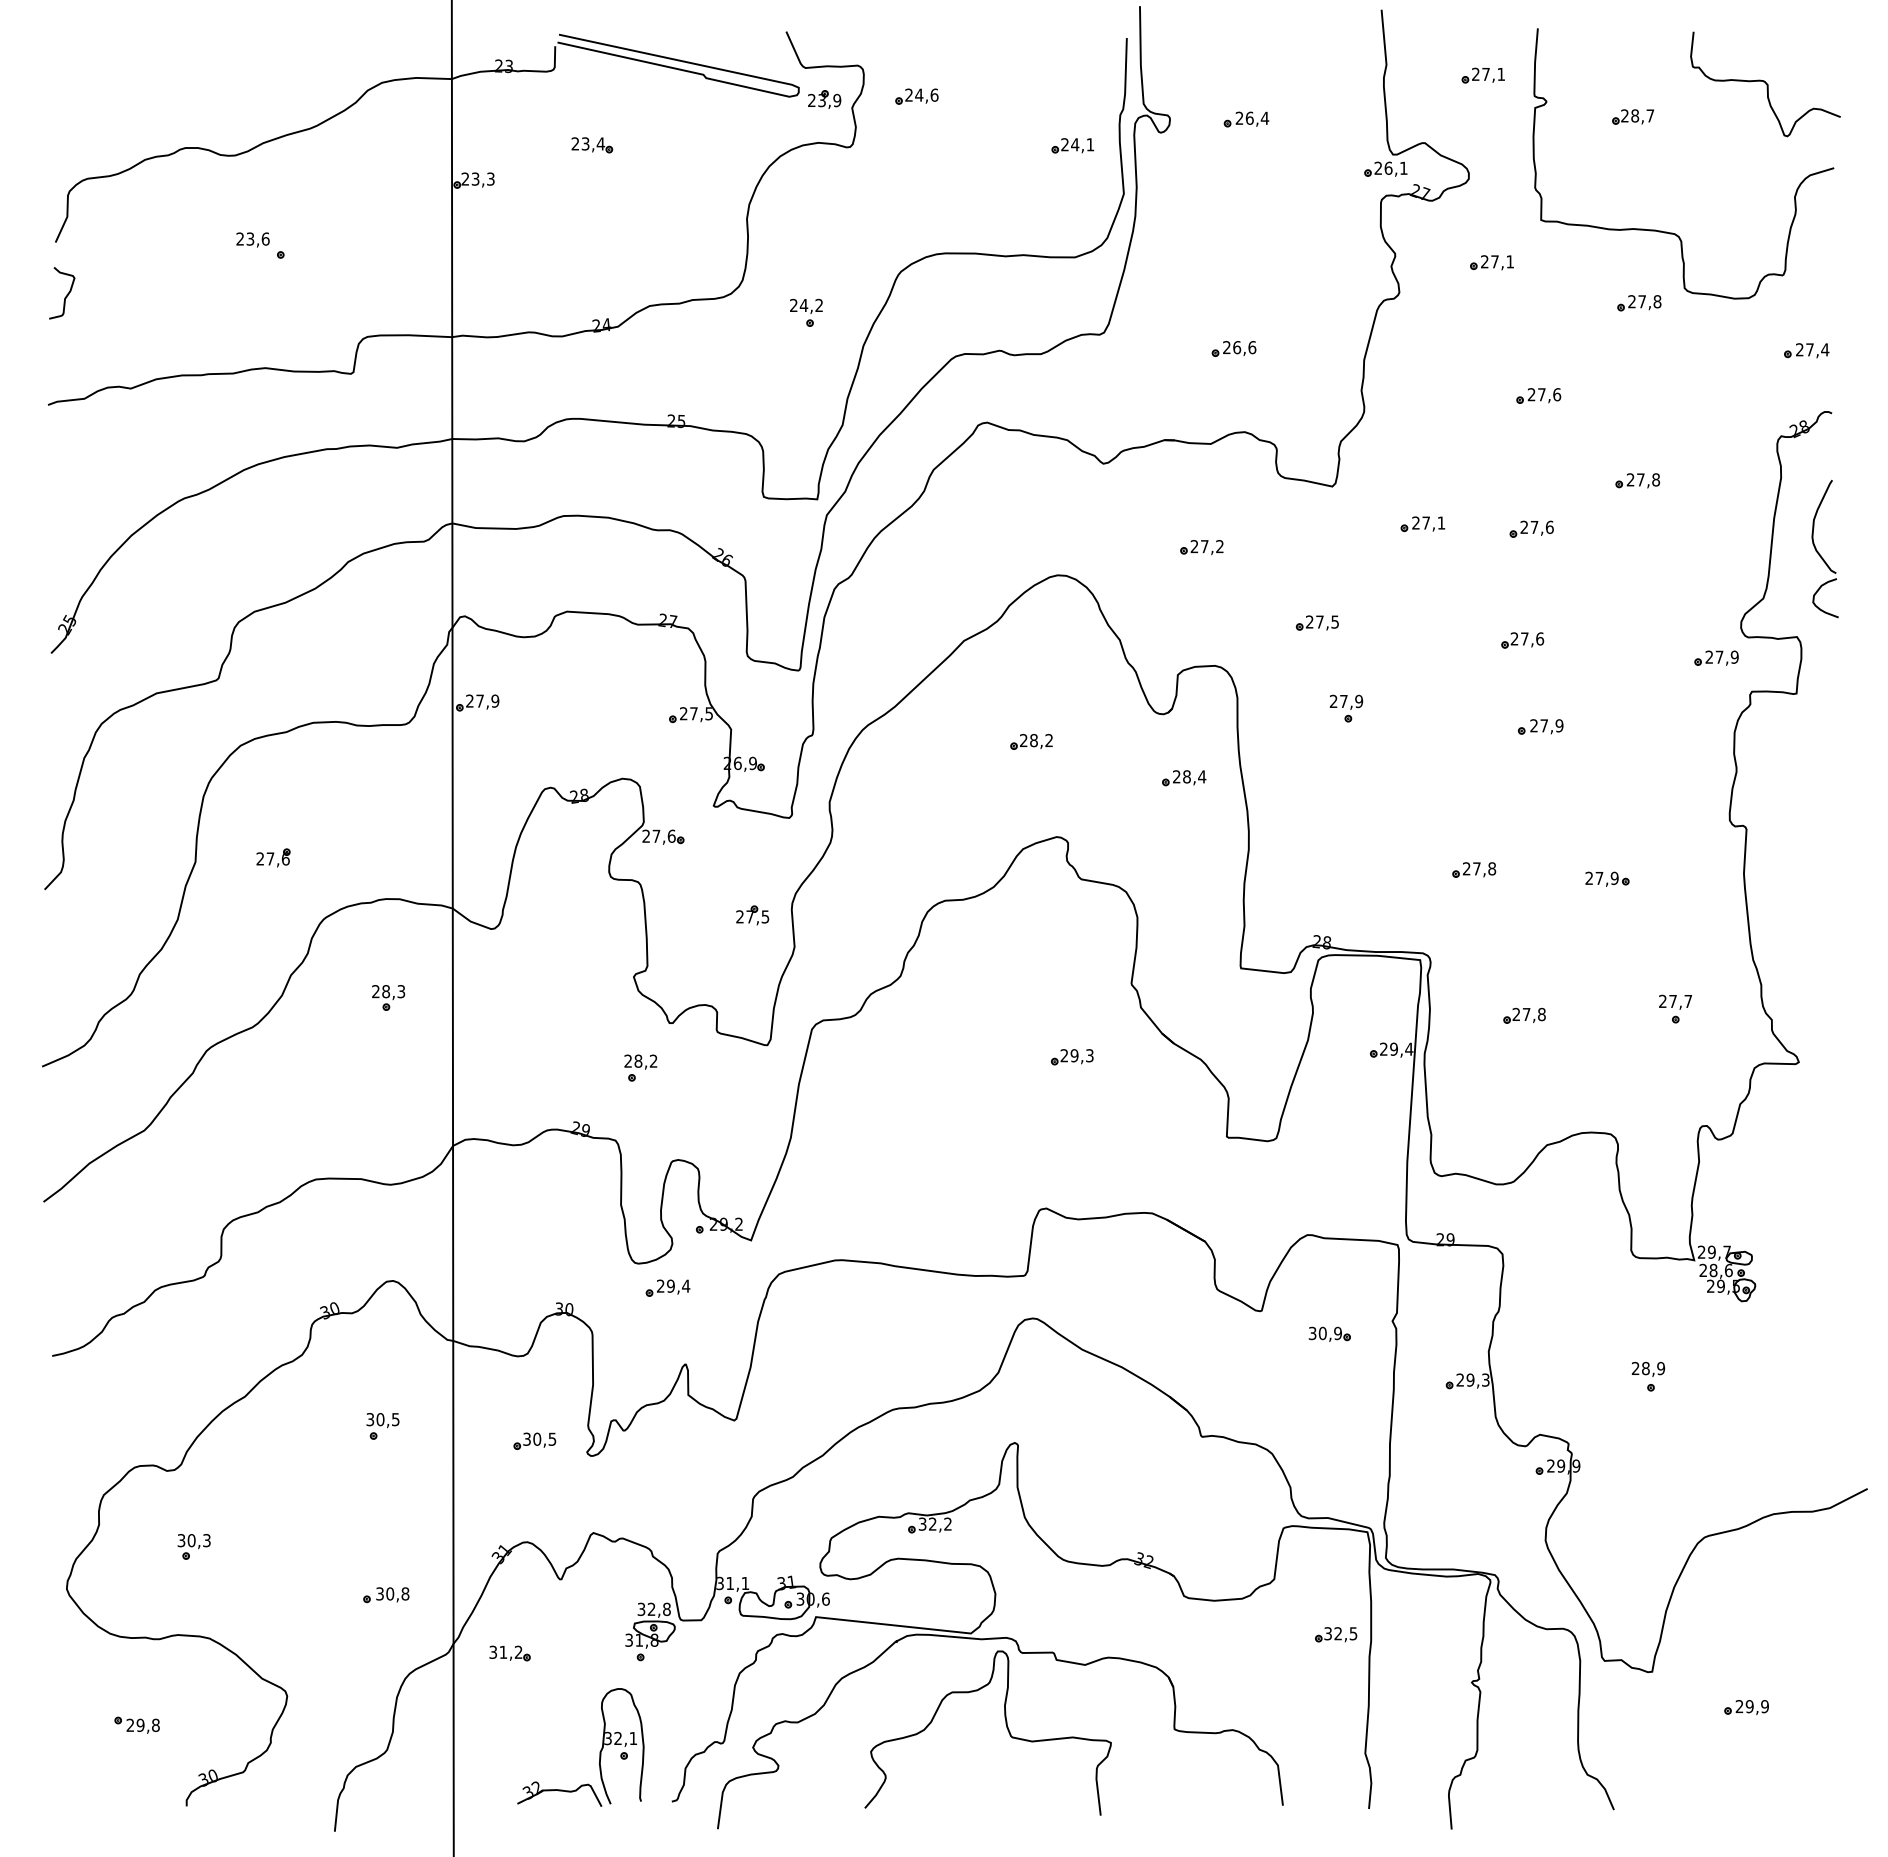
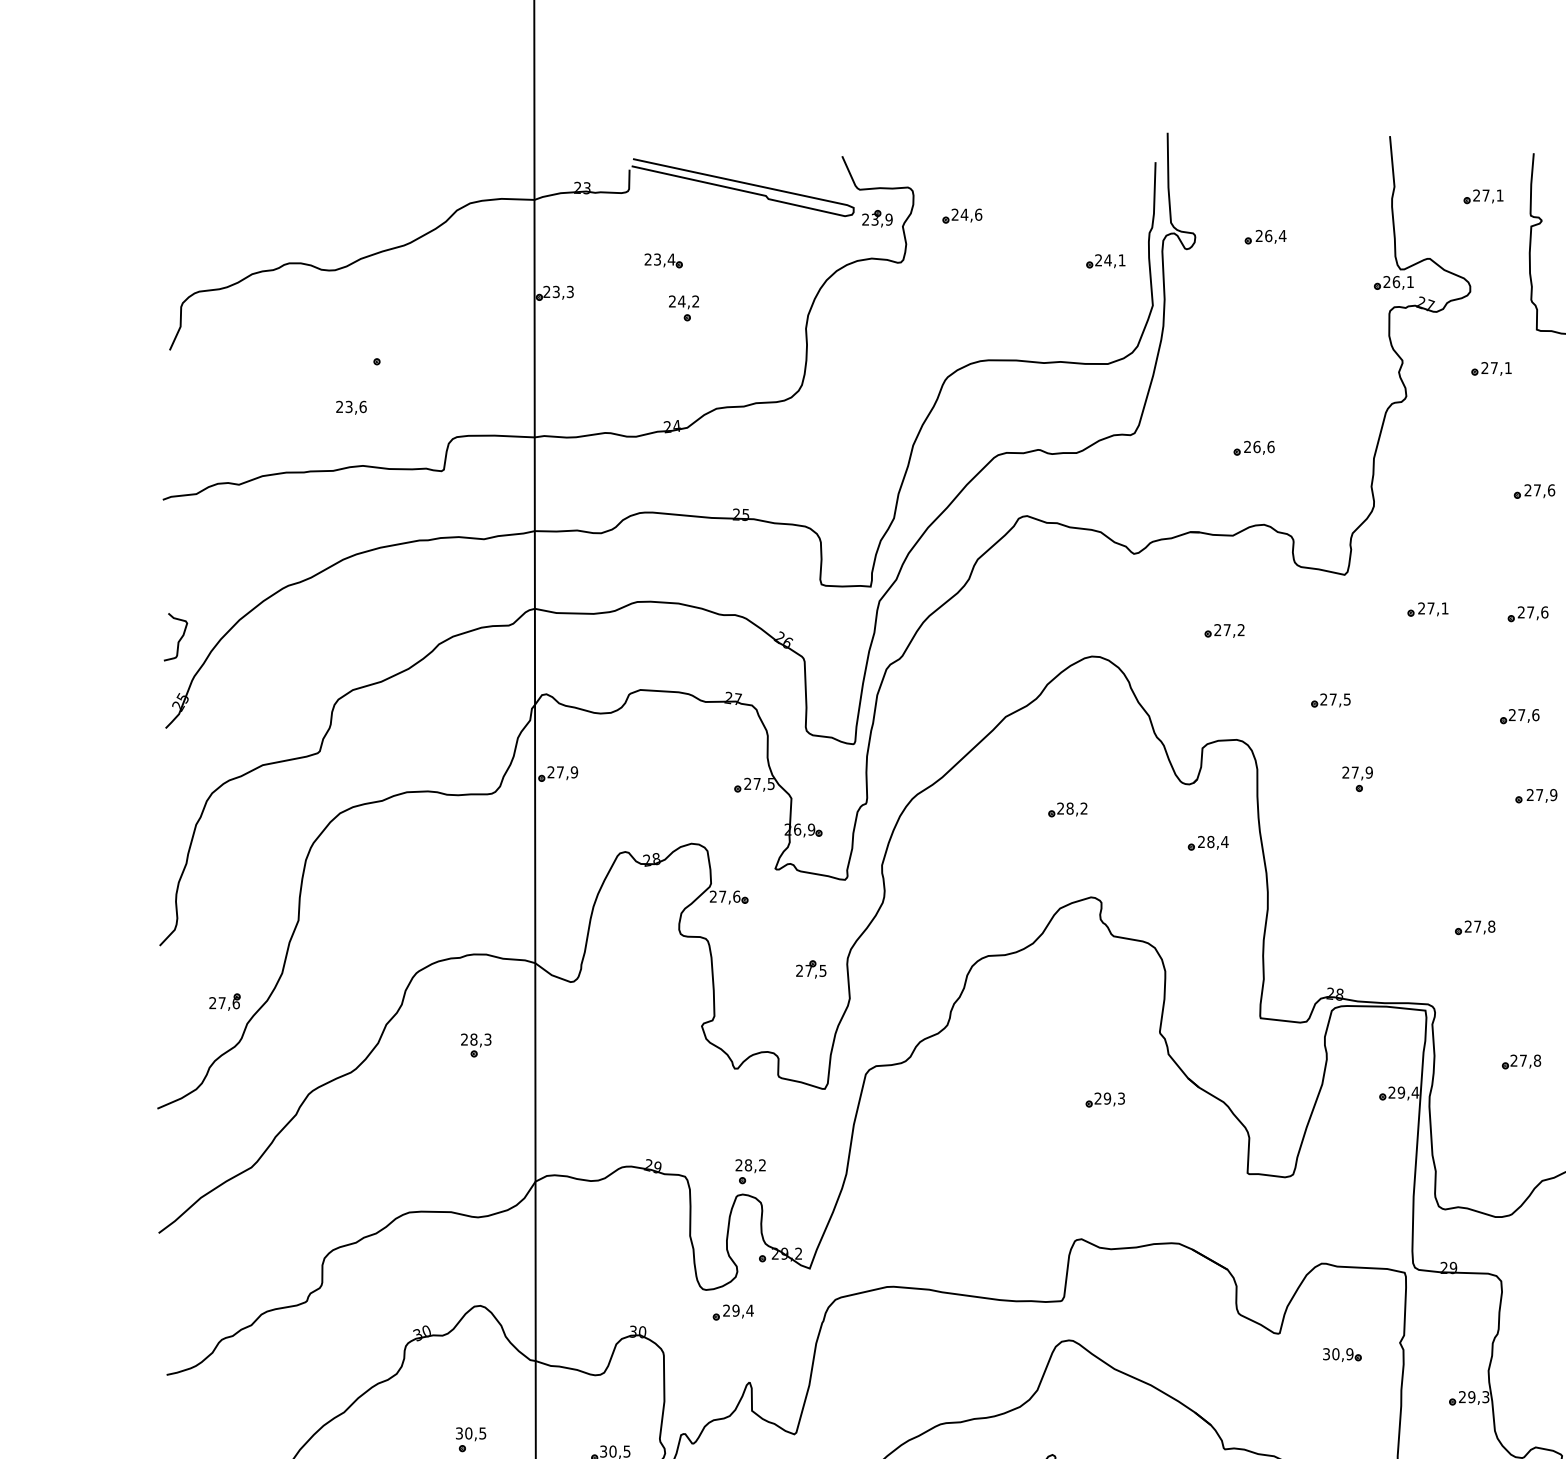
text: (252, 239) -> (350, 407), moved
curve: (66, 294) -> (179, 638), moved
part: (806, 312) -> (684, 307), moved
part: (273, 857) -> (224, 1001), moved
part: (640, 1067) -> (750, 1171), moved

